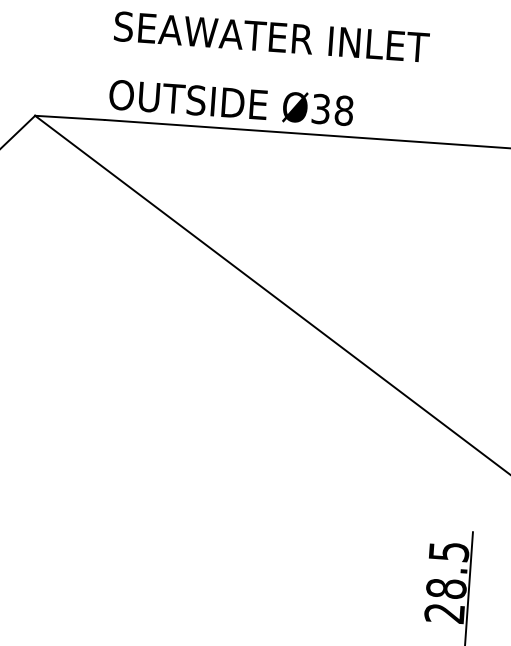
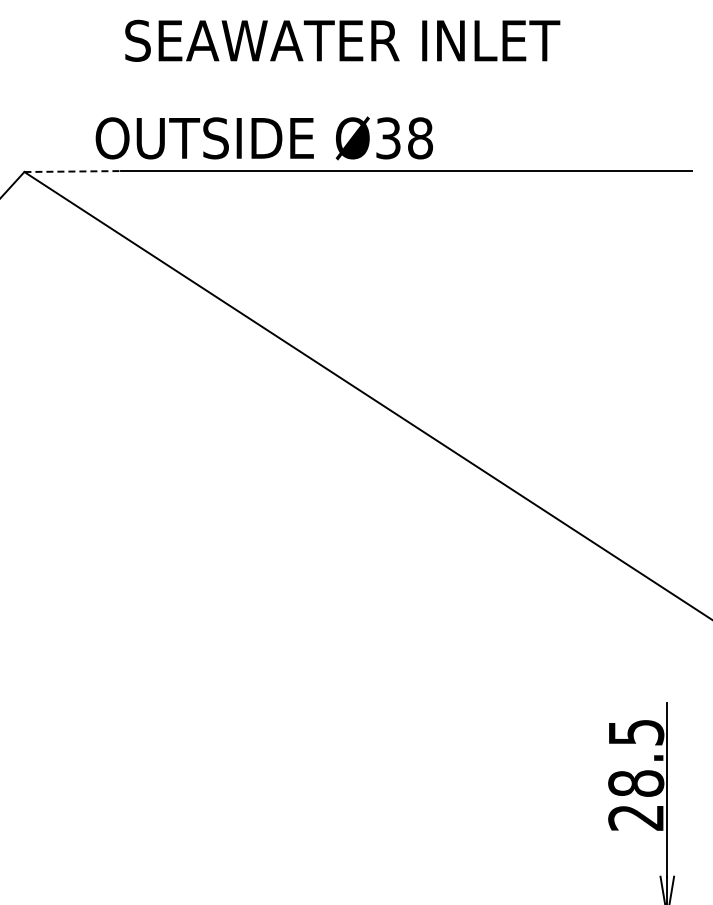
text: (230, 102) -> (263, 138), moved
line: (70, 117) -> (73, 171), solid -> dashed

